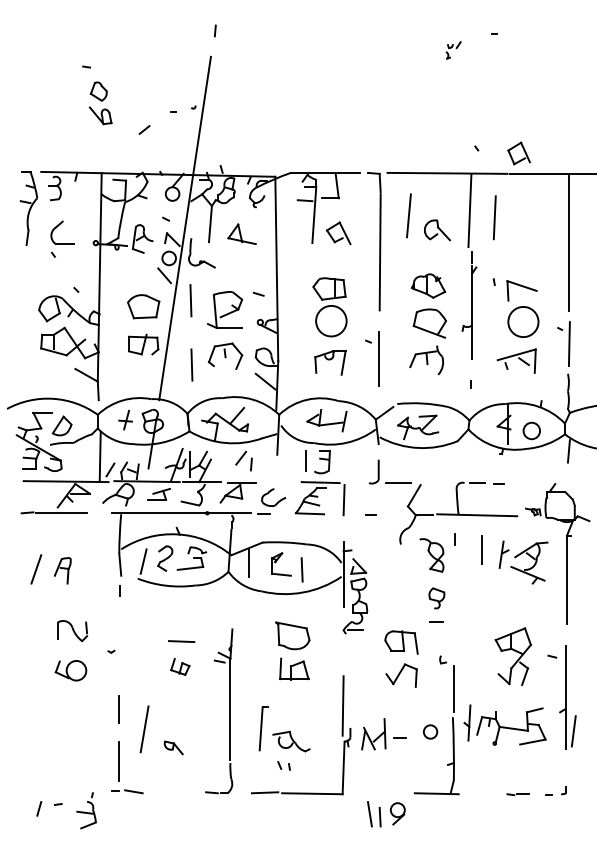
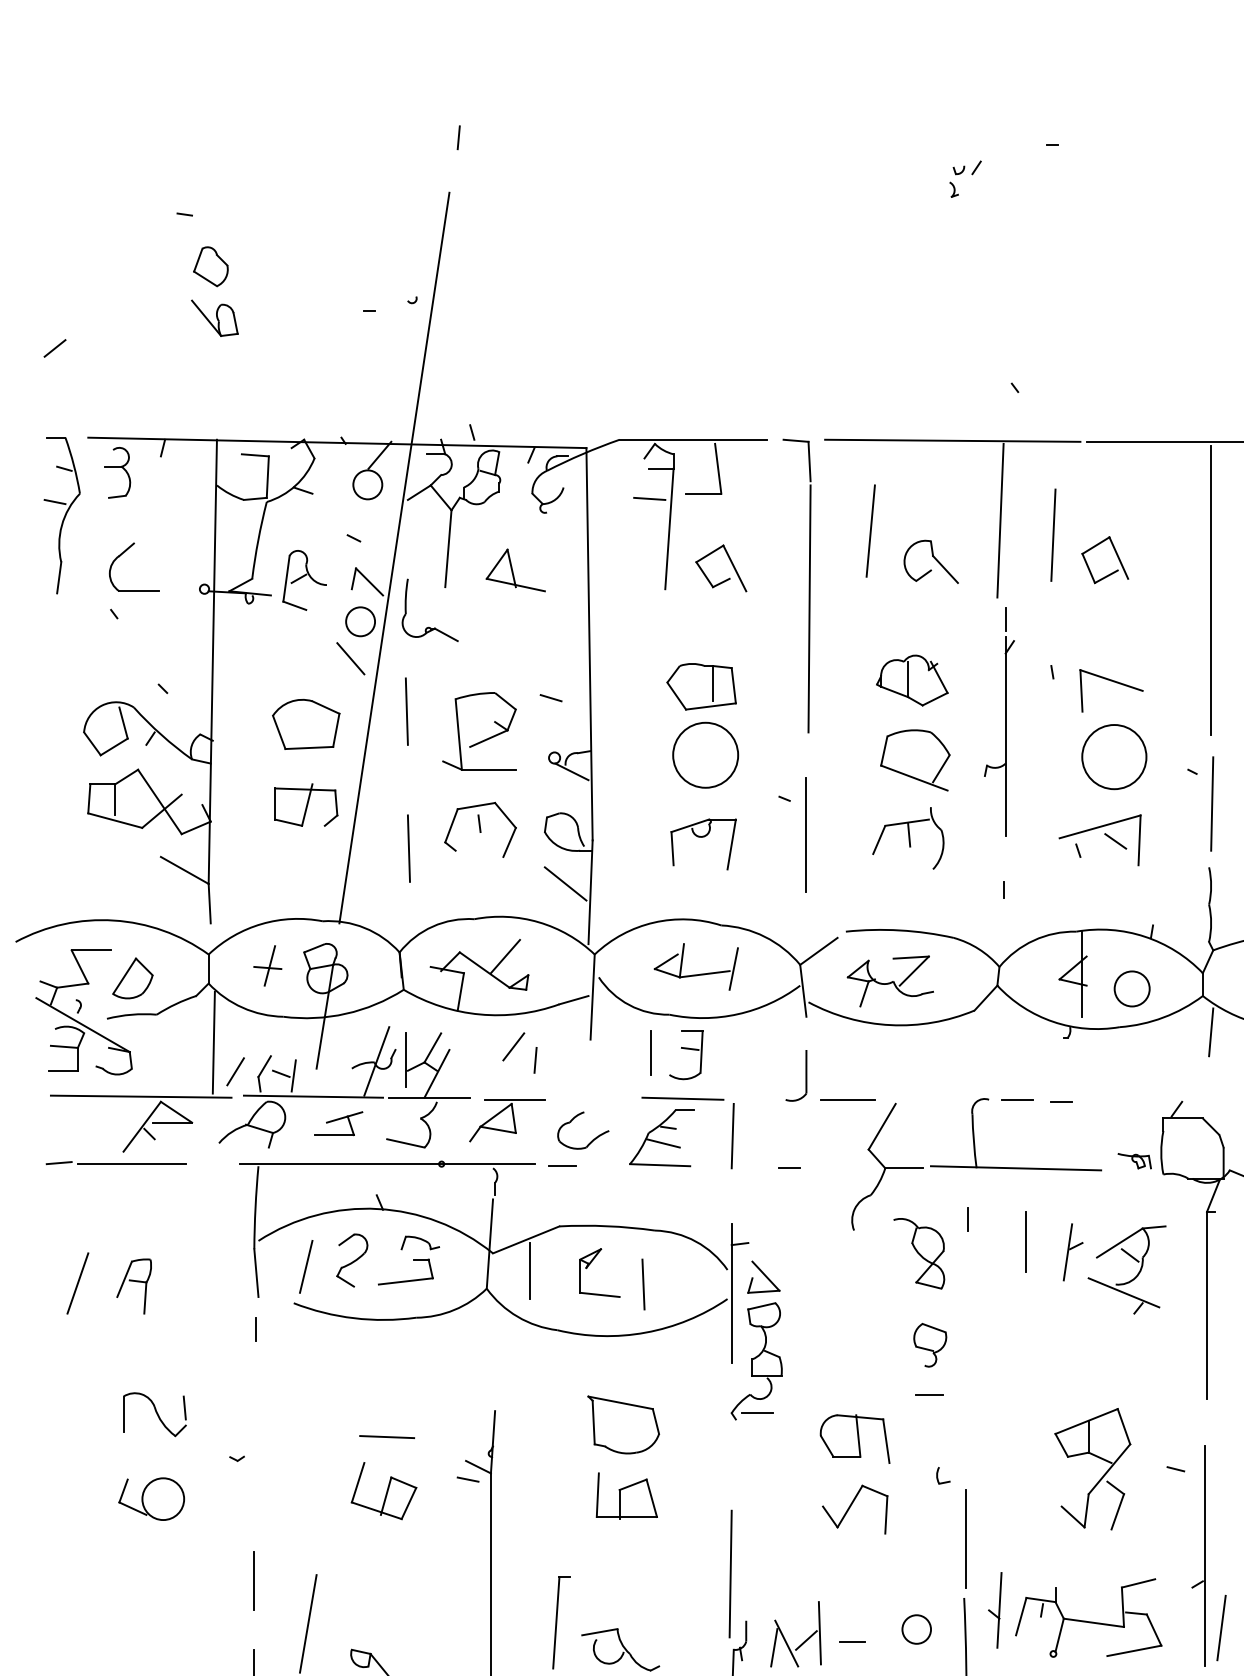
line: (144, 129) -> (54, 347), moved
part: (518, 153) -> (1103, 560), moved
part: (180, 666) -> (384, 1490), size x1.67

